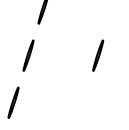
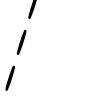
line: (98, 55) -> (74, 42), removed

